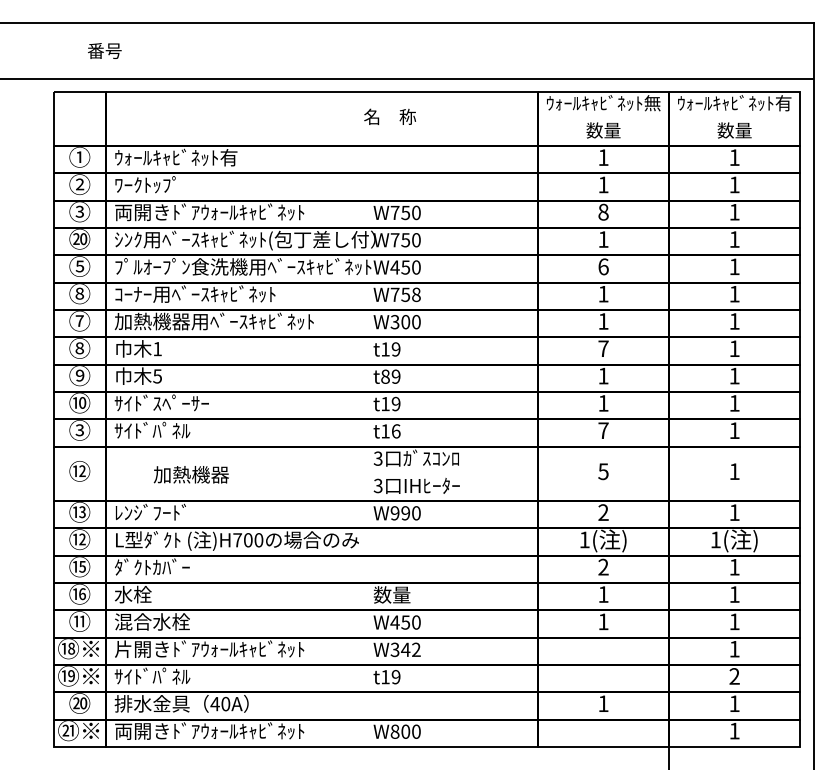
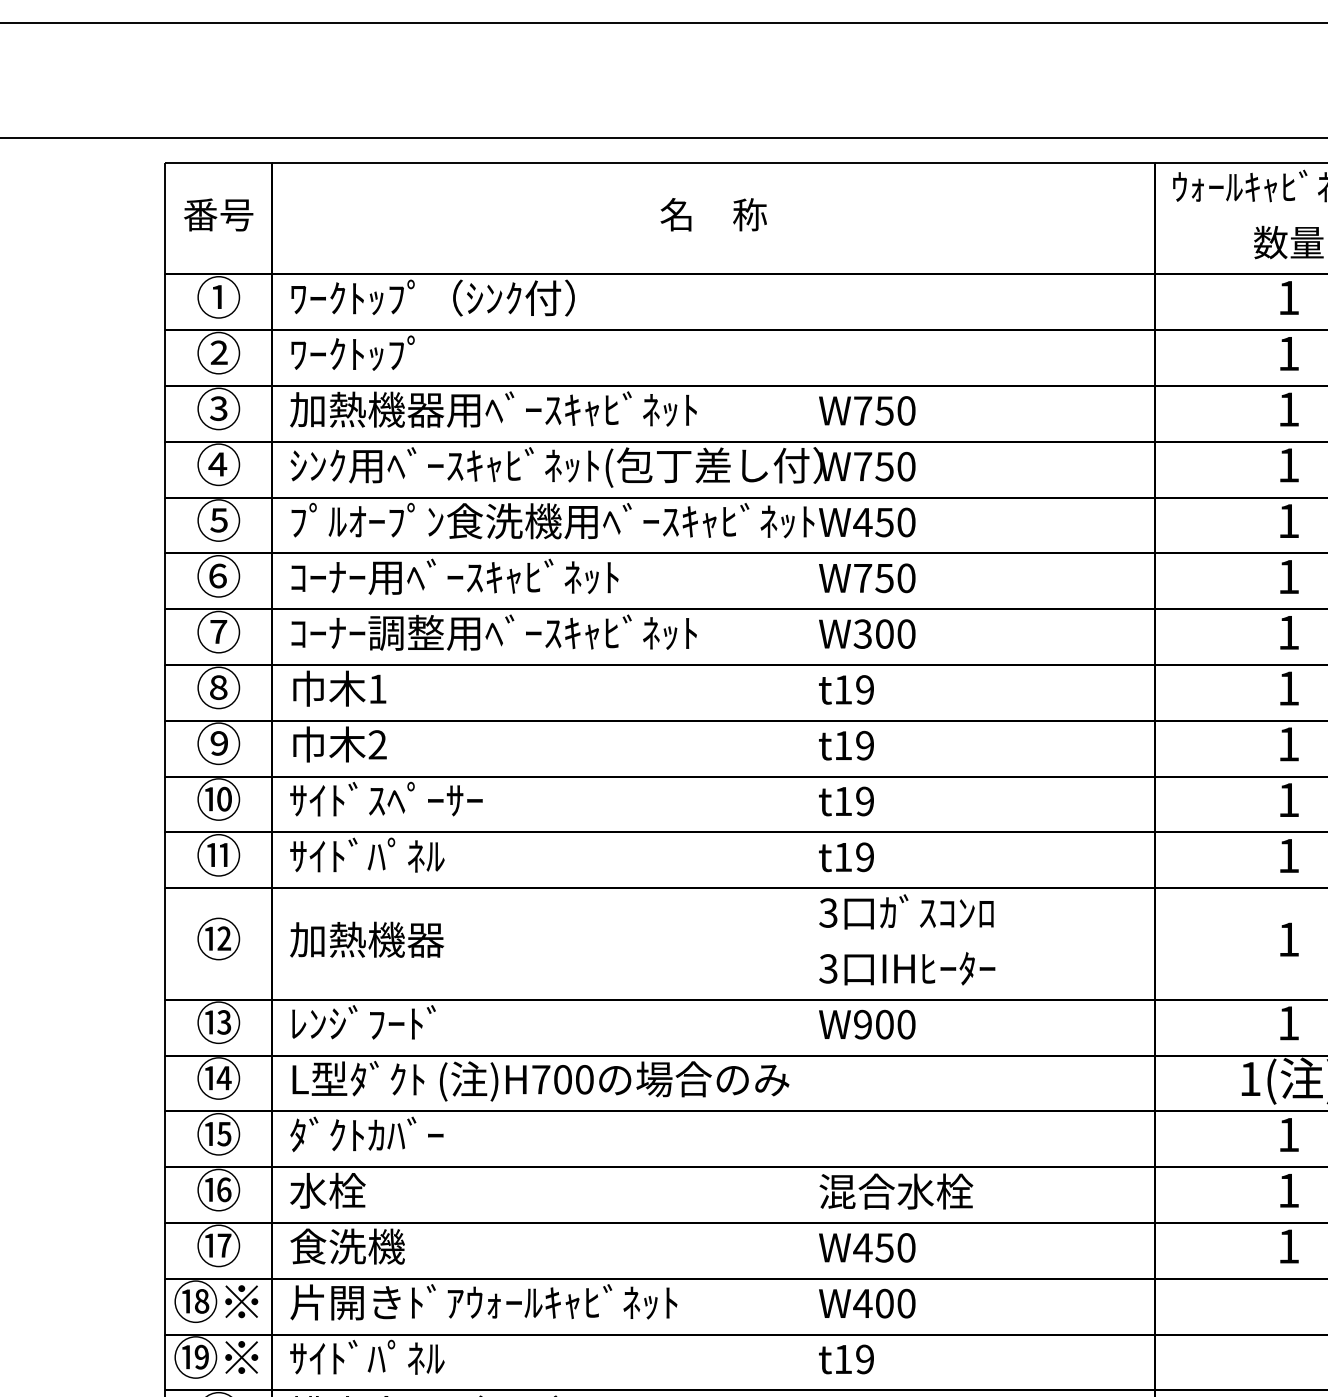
text: (104, 50) -> (218, 213), moved
text: (389, 116) -> (712, 213), moved
text: (184, 157) -> (432, 297), ｳｫｰﾙｷｬﾋﾞﾈｯﾄ有 -> ﾜｰｸﾄｯﾌﾟ（ｼﾝｸ付）
text: (603, 211) -> (1288, 408), 8 -> 1
text: (213, 212) -> (491, 410), 両開きﾄﾞｱｳｫｰﾙｷｬﾋﾞﾈｯﾄ -> 加熱機器用ﾍﾞｰｽｷｬﾋﾞﾈｯﾄ
text: (80, 239) -> (220, 465), ⑳ -> ④
text: (603, 266) -> (1288, 520), 6 -> 1
text: (79, 293) -> (218, 575), ⑧ -> ⑥
text: (416, 294) -> (906, 577), W758 -> W750
text: (151, 321) -> (365, 632), 加熱機器用ﾍﾞｰｽｷｬﾋﾞﾈｯﾄ -> ｺｰﾅｰ調整用ﾍﾞｰｽｷｬﾋﾞﾈｯﾄ
text: (603, 348) -> (1288, 687), 7 -> 1
text: (157, 376) -> (377, 745), 5 -> 2
text: (385, 376) -> (843, 745), t89 -> t19
text: (78, 430) -> (216, 855), ③ -> ⑪
text: (603, 430) -> (1288, 855), 7 -> 1
text: (395, 431) -> (863, 857), t16 -> t19
text: (603, 471) -> (1288, 939), 5 -> 1
text: (190, 474) -> (365, 939), moved
text: (603, 512) -> (1288, 1023), 2 -> 1
text: (405, 513) -> (884, 1025), W990 -> W900
text: (82, 539) -> (224, 1078), ⑫ -> ⑭
text: (603, 566) -> (1288, 1133), 2 -> 1
text: (410, 594) -> (894, 1190), 数量 -> 混合水栓
text: (79, 621) -> (218, 1245), ⑪ -> ⑰
text: (152, 621) -> (367, 1245), 混合水栓 -> 食洗機
text: (405, 649) -> (884, 1302), W342 -> W400

